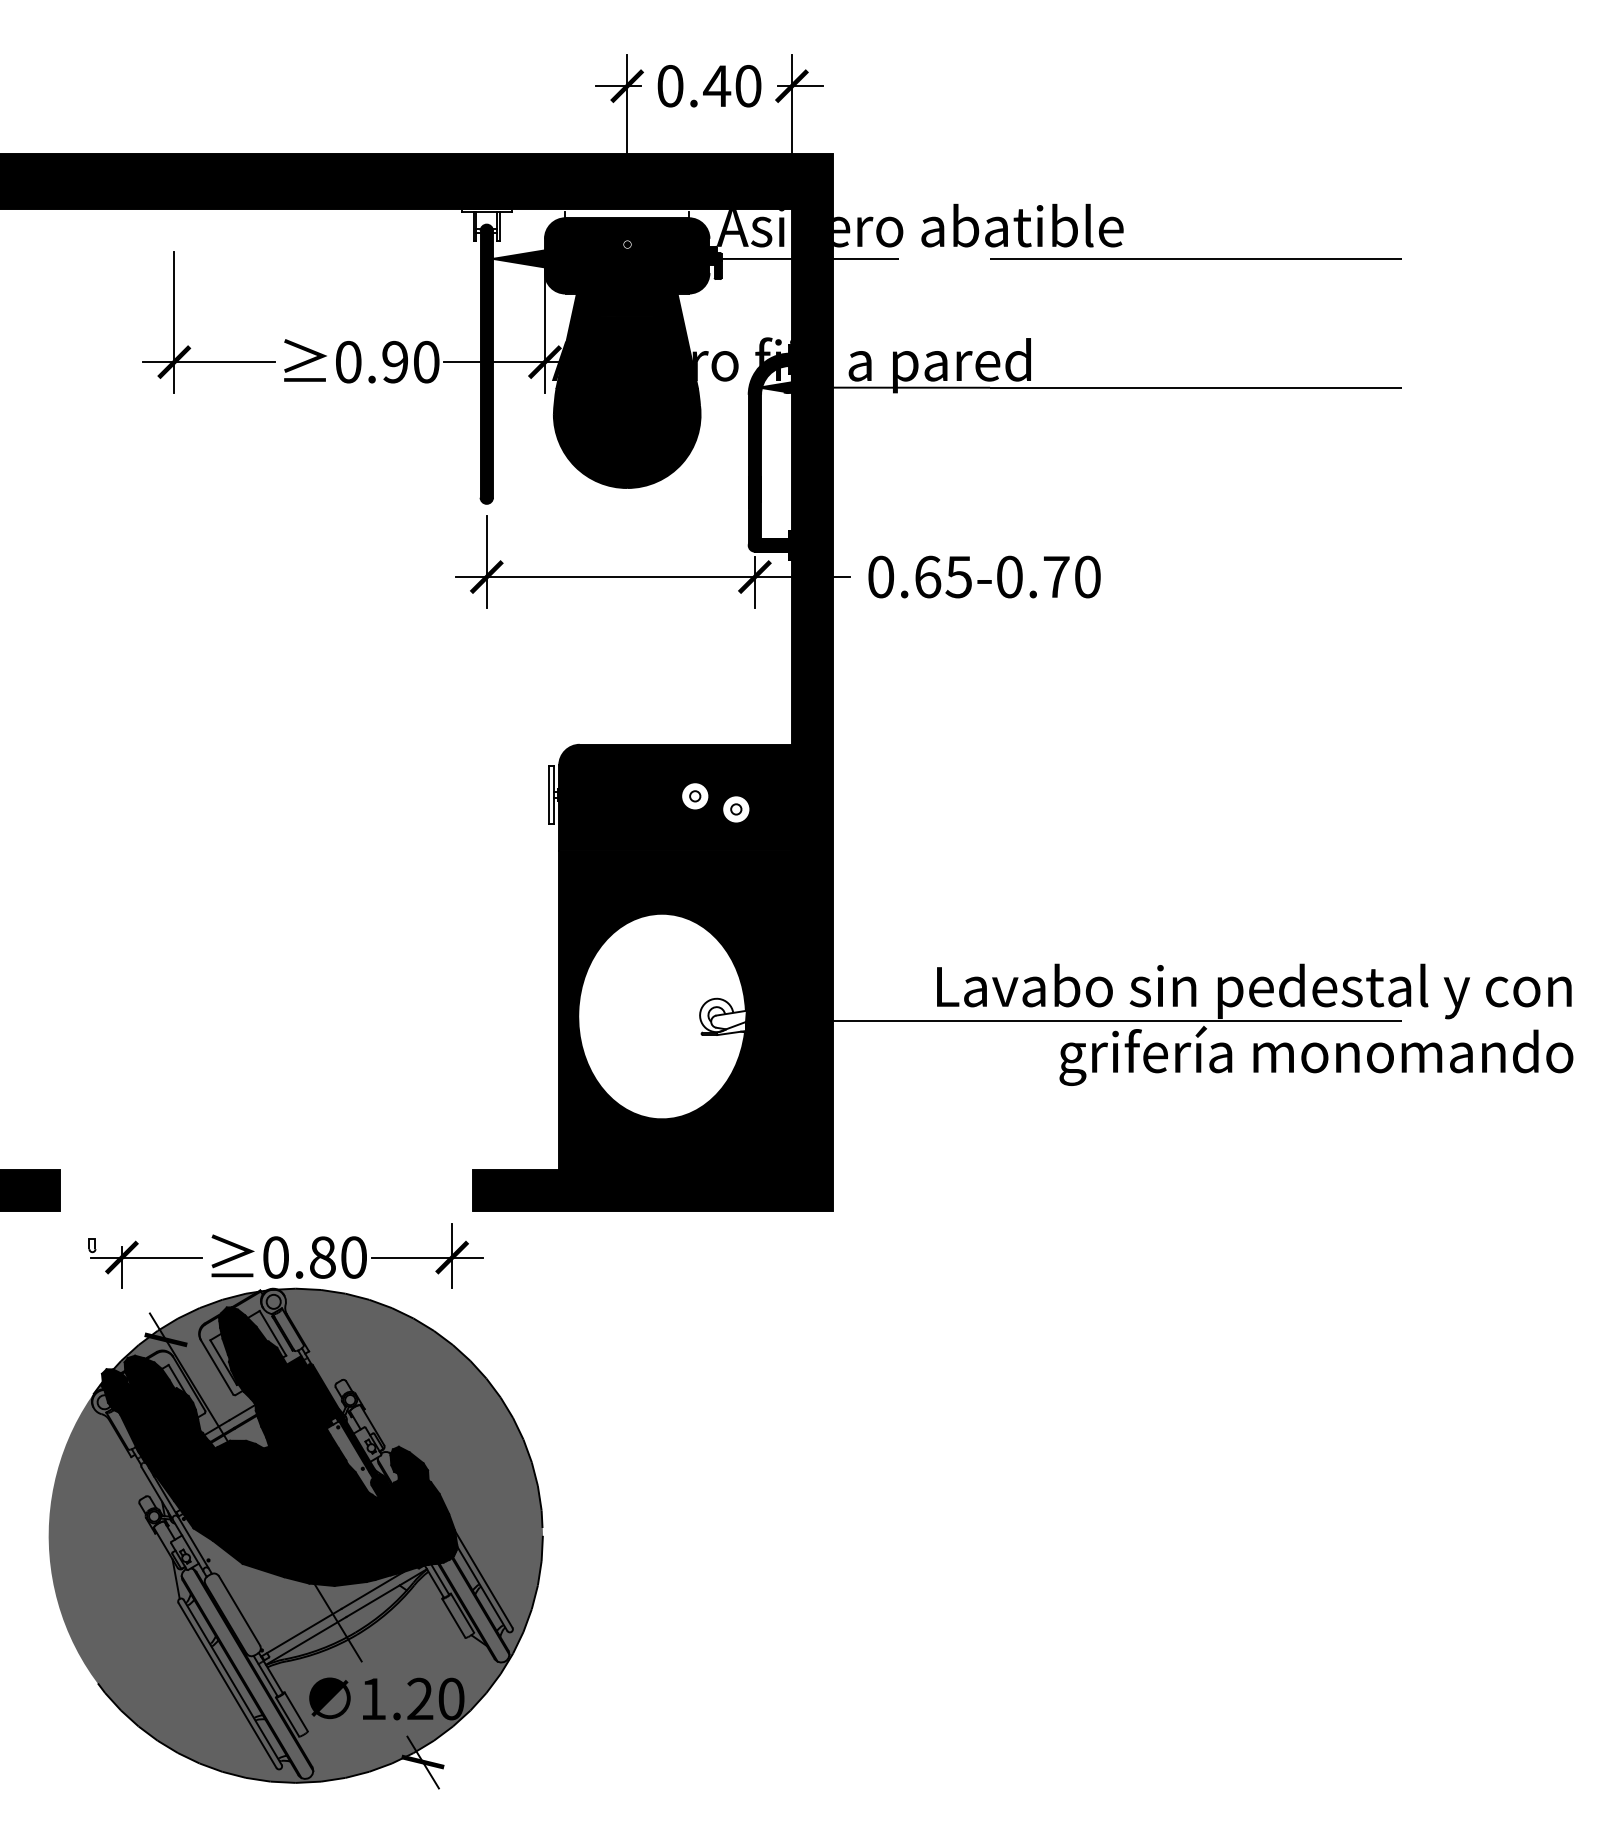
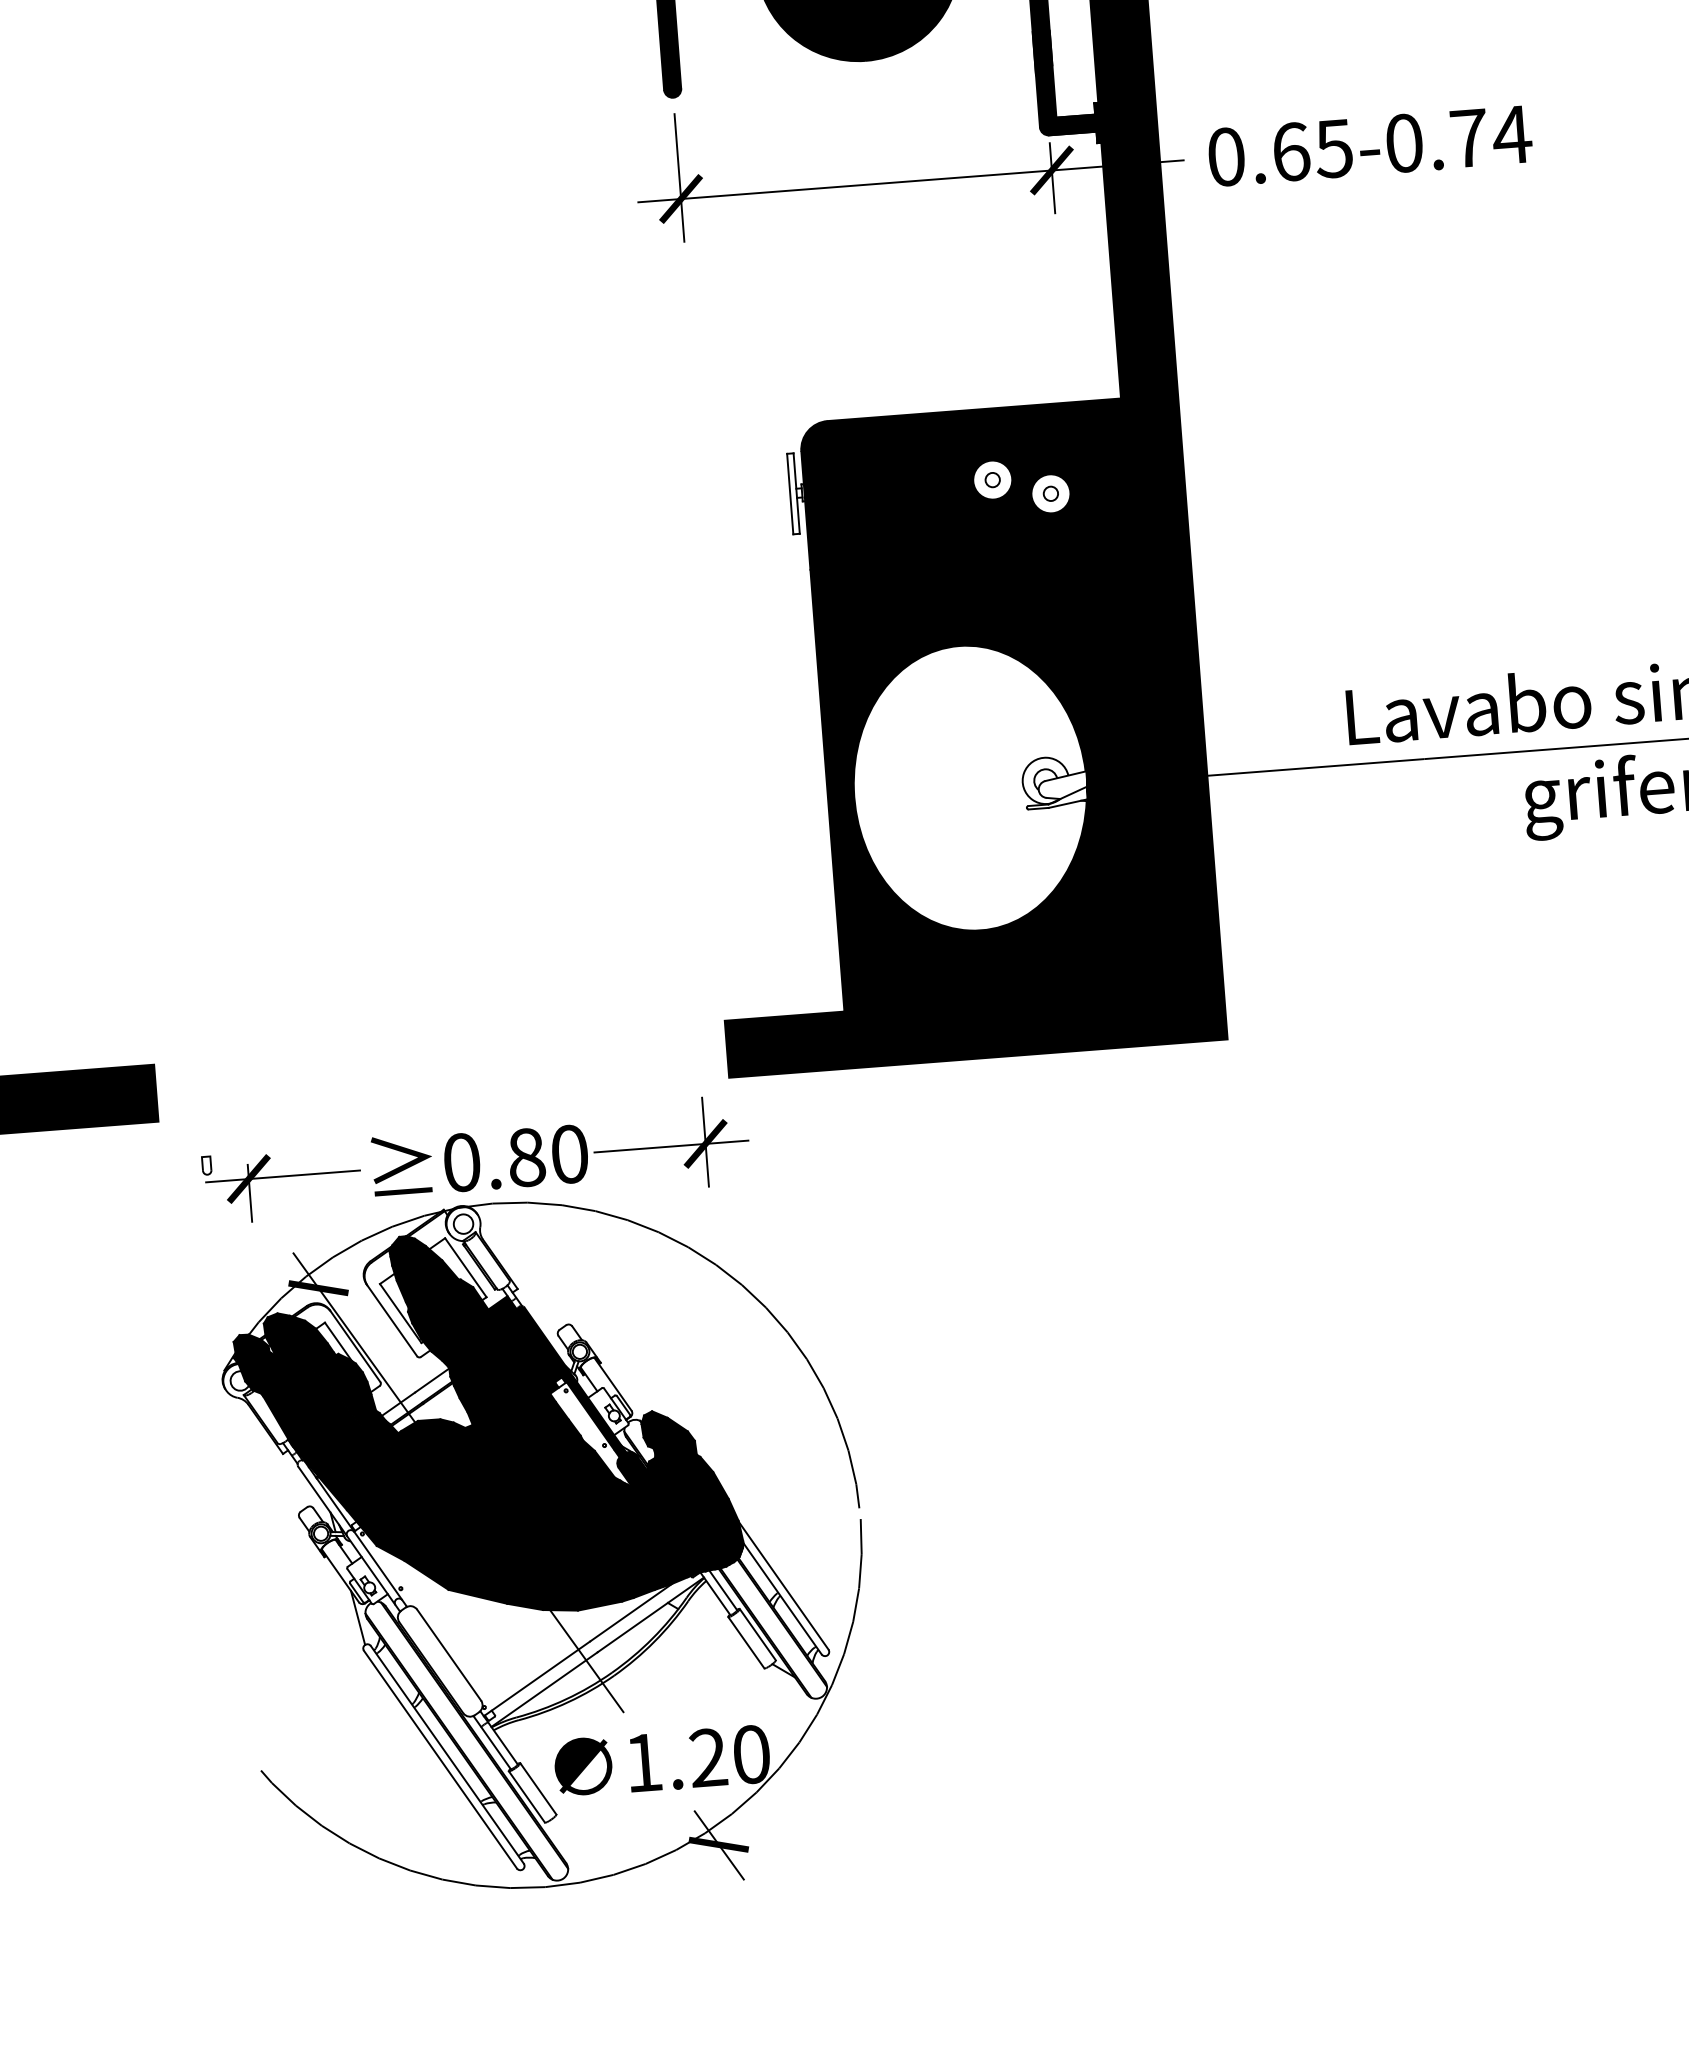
text: (1087, 576) -> (1511, 134), 0.65-0.70 -> 0.65-0.74
fill: (295, 1535) -> (518, 1544), removed

